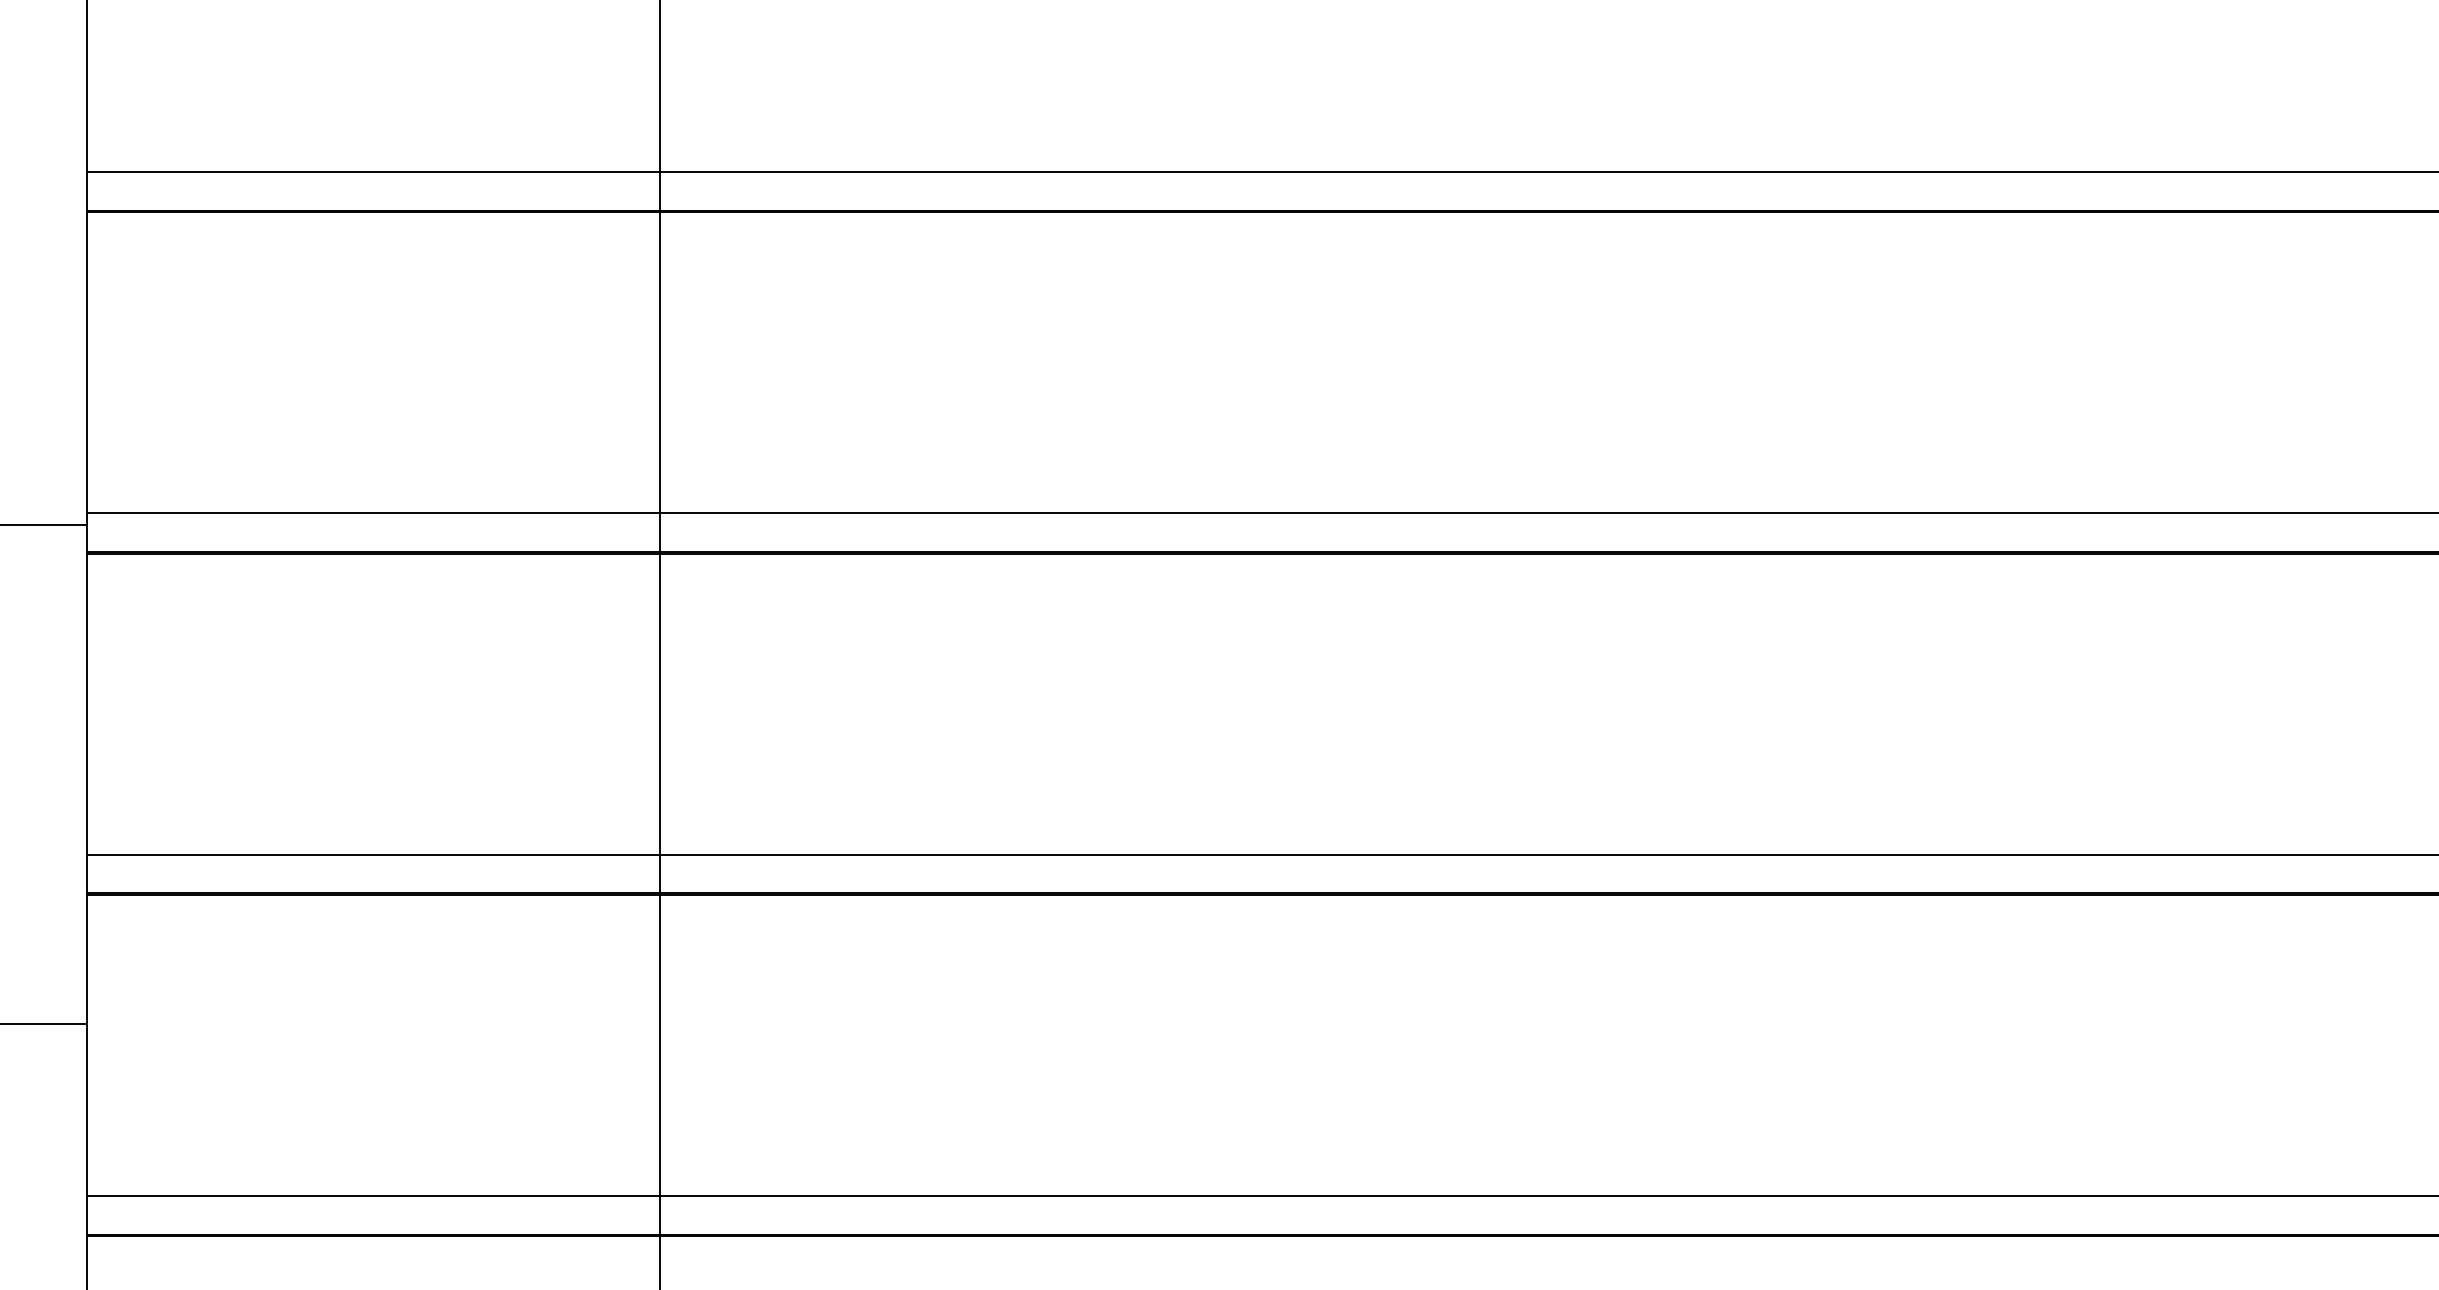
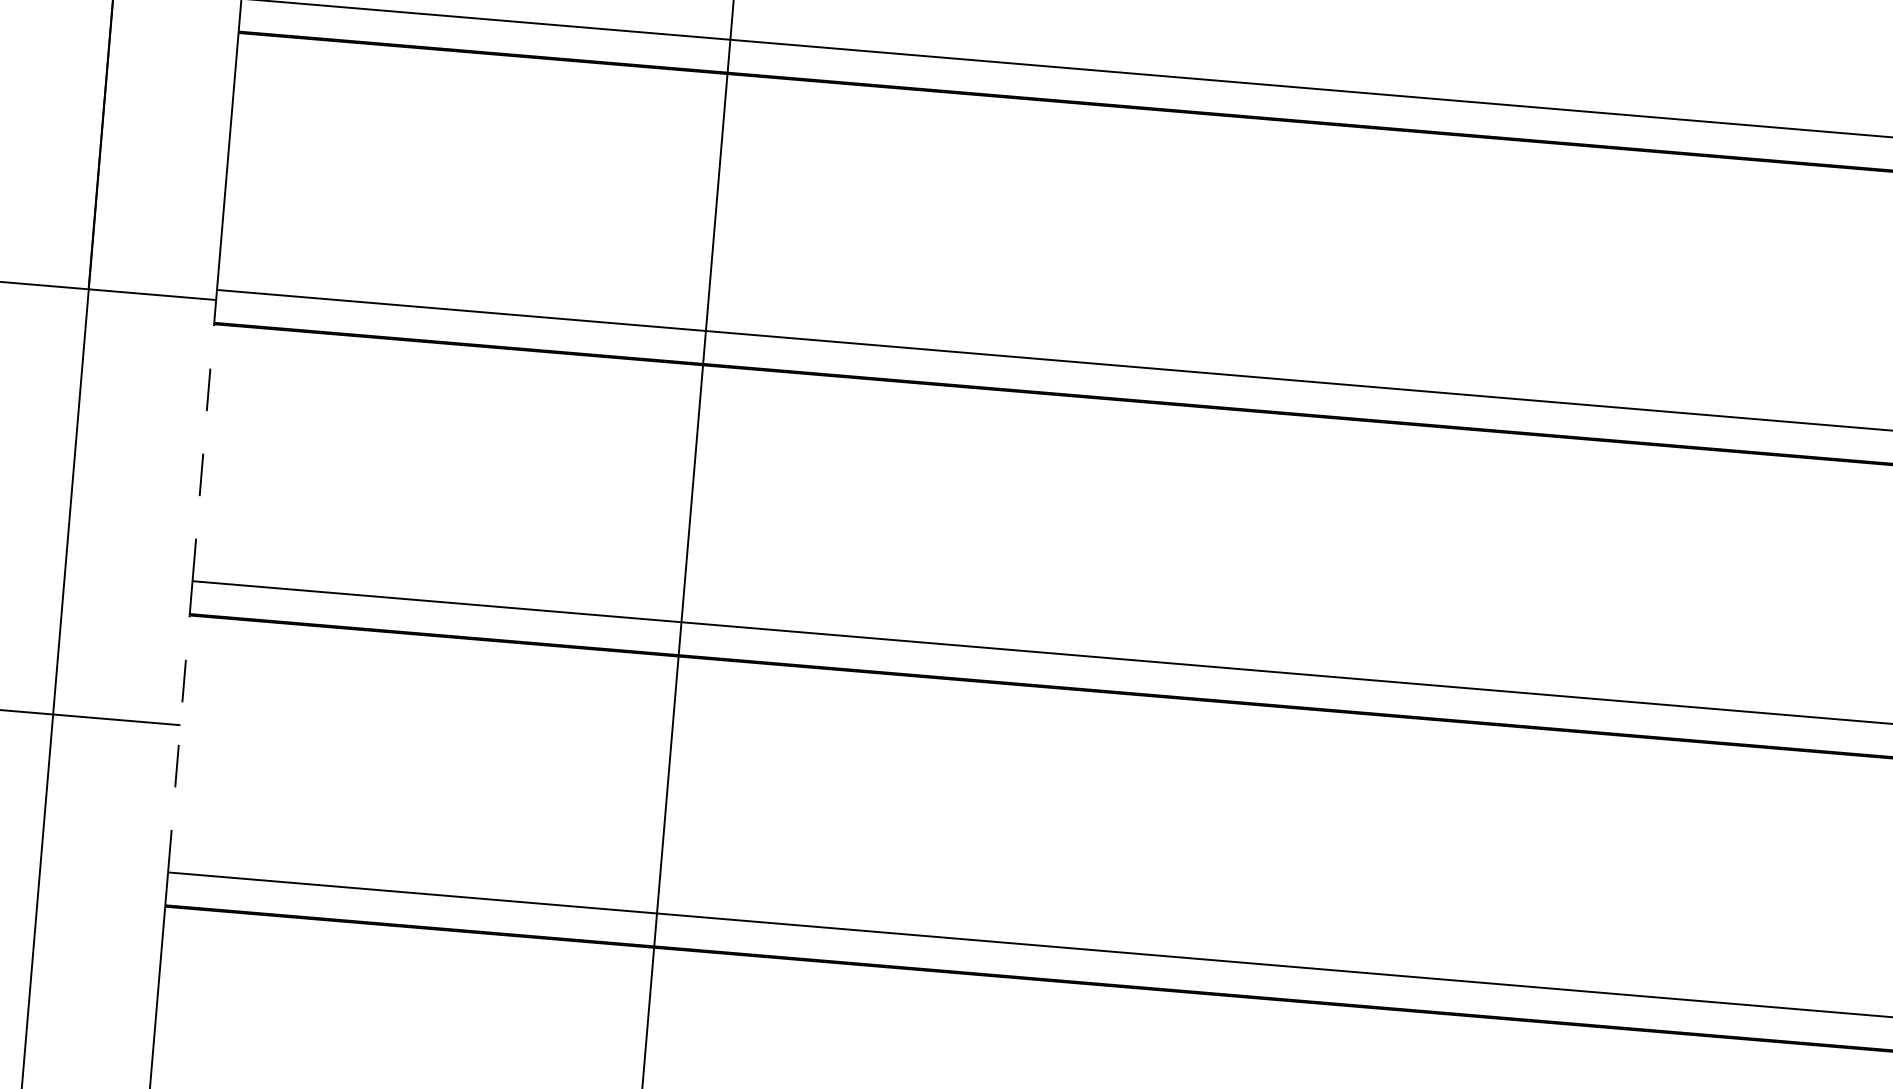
line: (86, 704) -> (203, 452), solid -> dashed
line: (86, 1045) -> (178, 743), solid -> dashed

